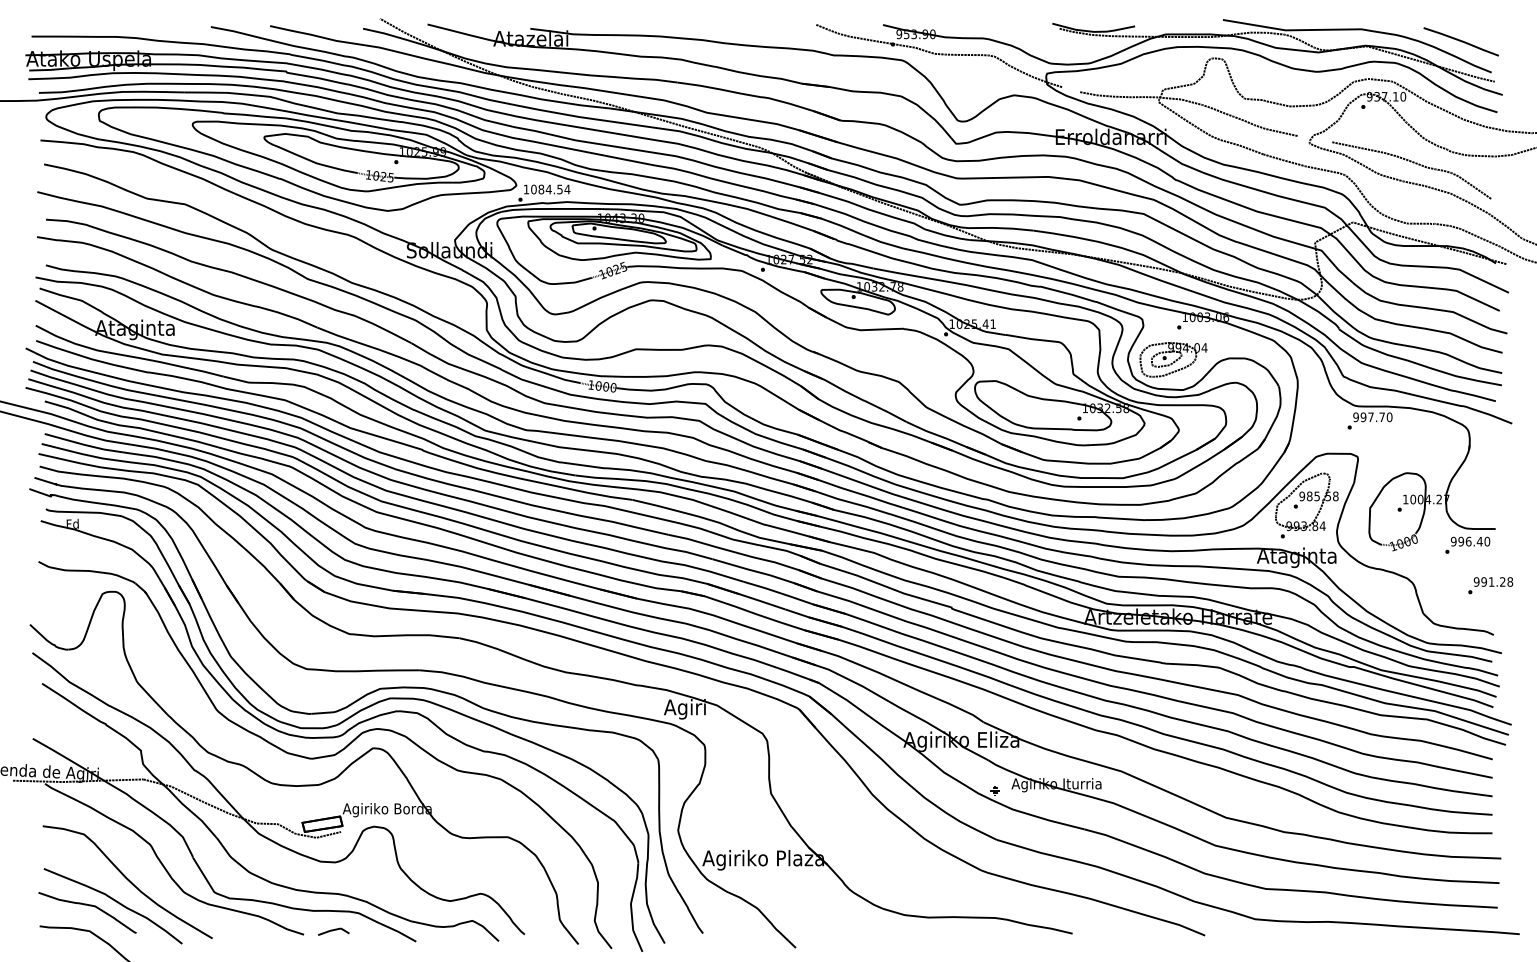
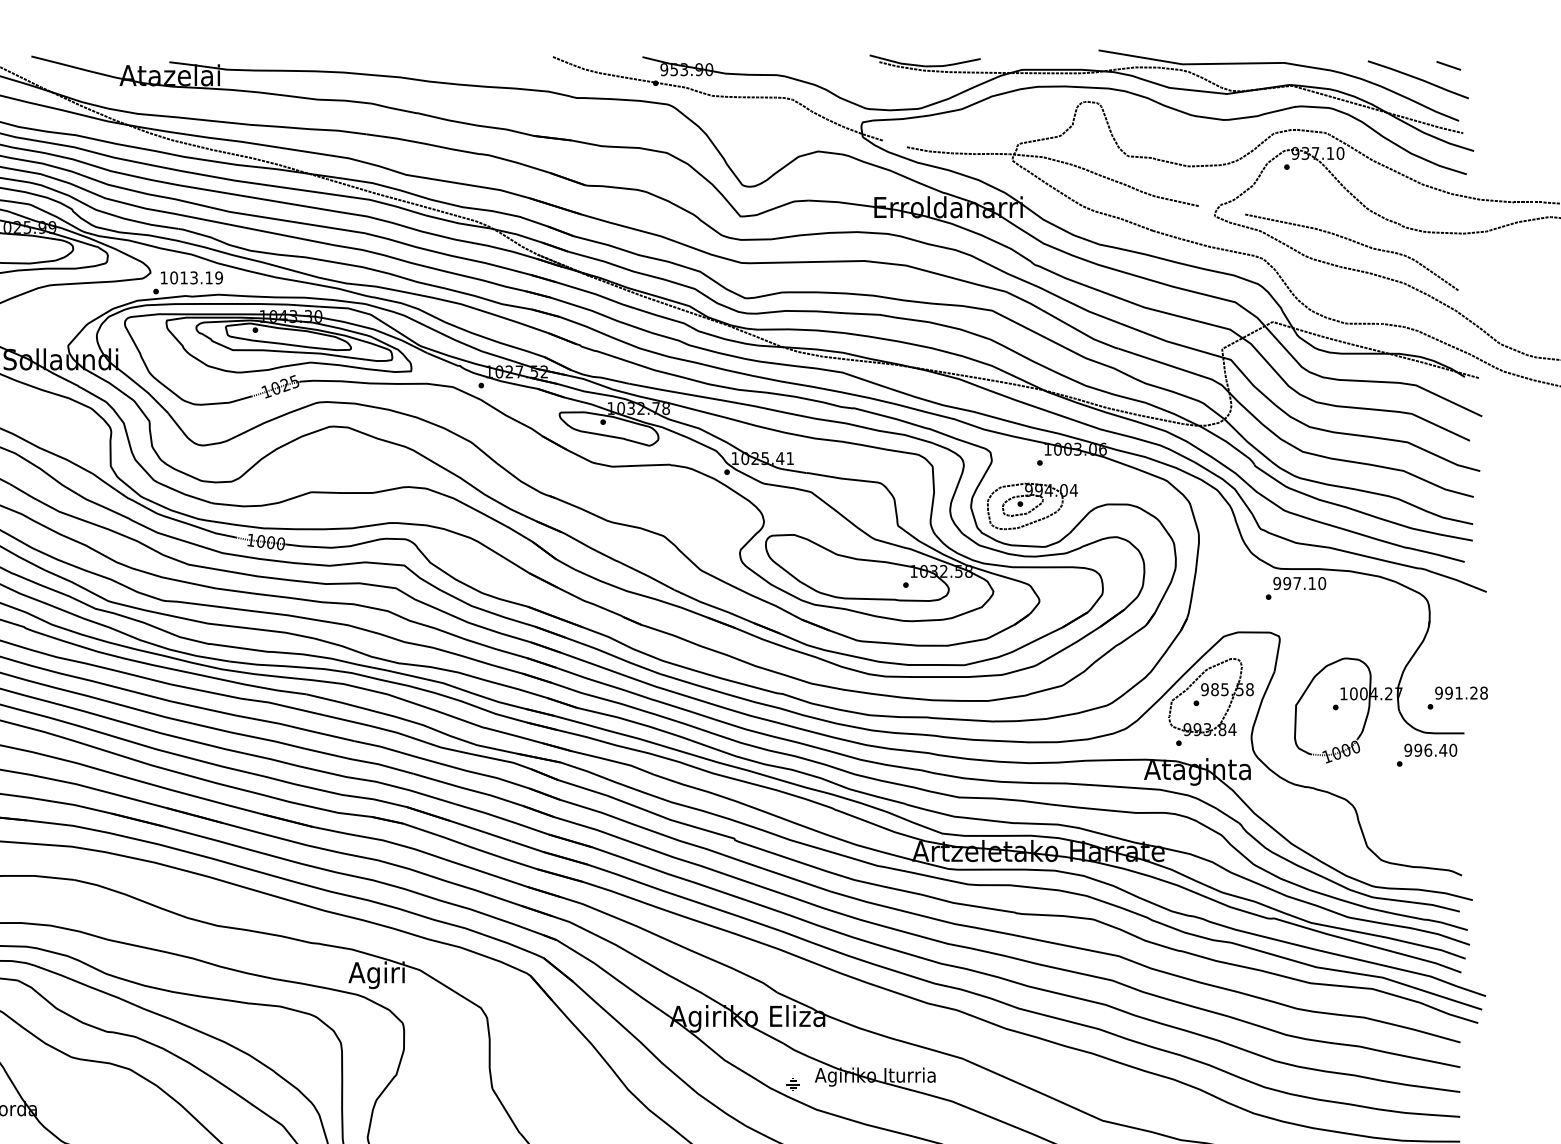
line: (1483, 31) -> (1448, 65), added
text: (554, 189) -> (201, 277), 1084.54 -> 1013.19
text: (1381, 416) -> (1311, 582), 997.70 -> 997.10
text: (1490, 585) -> (1457, 697), moved

